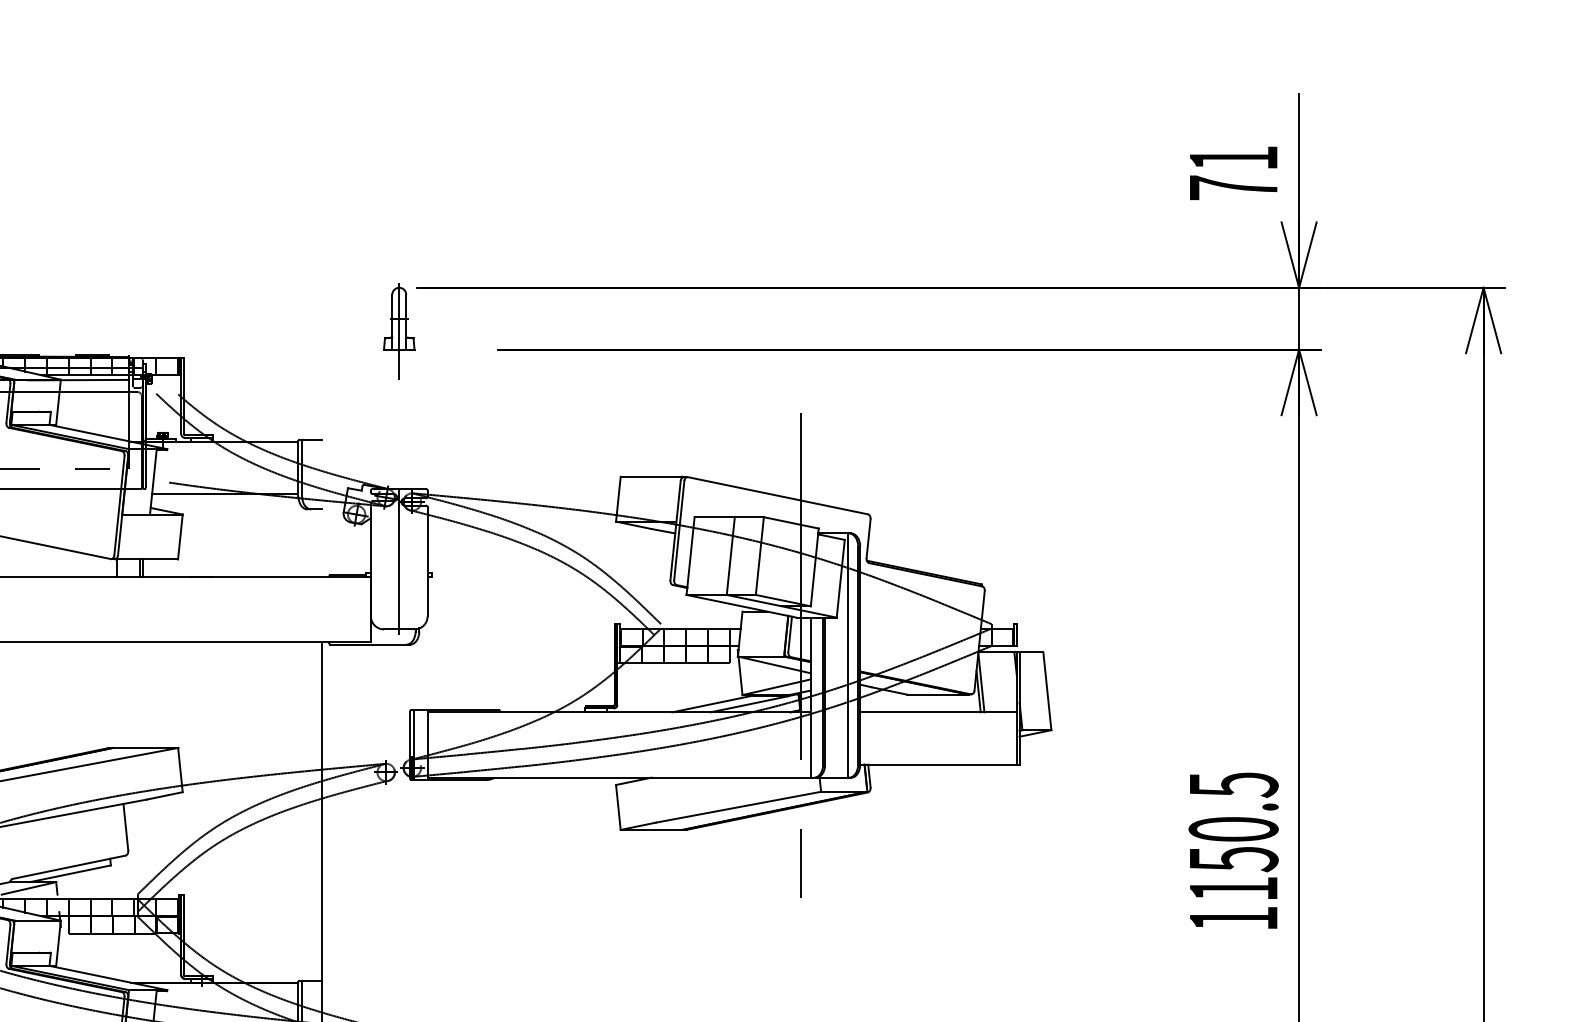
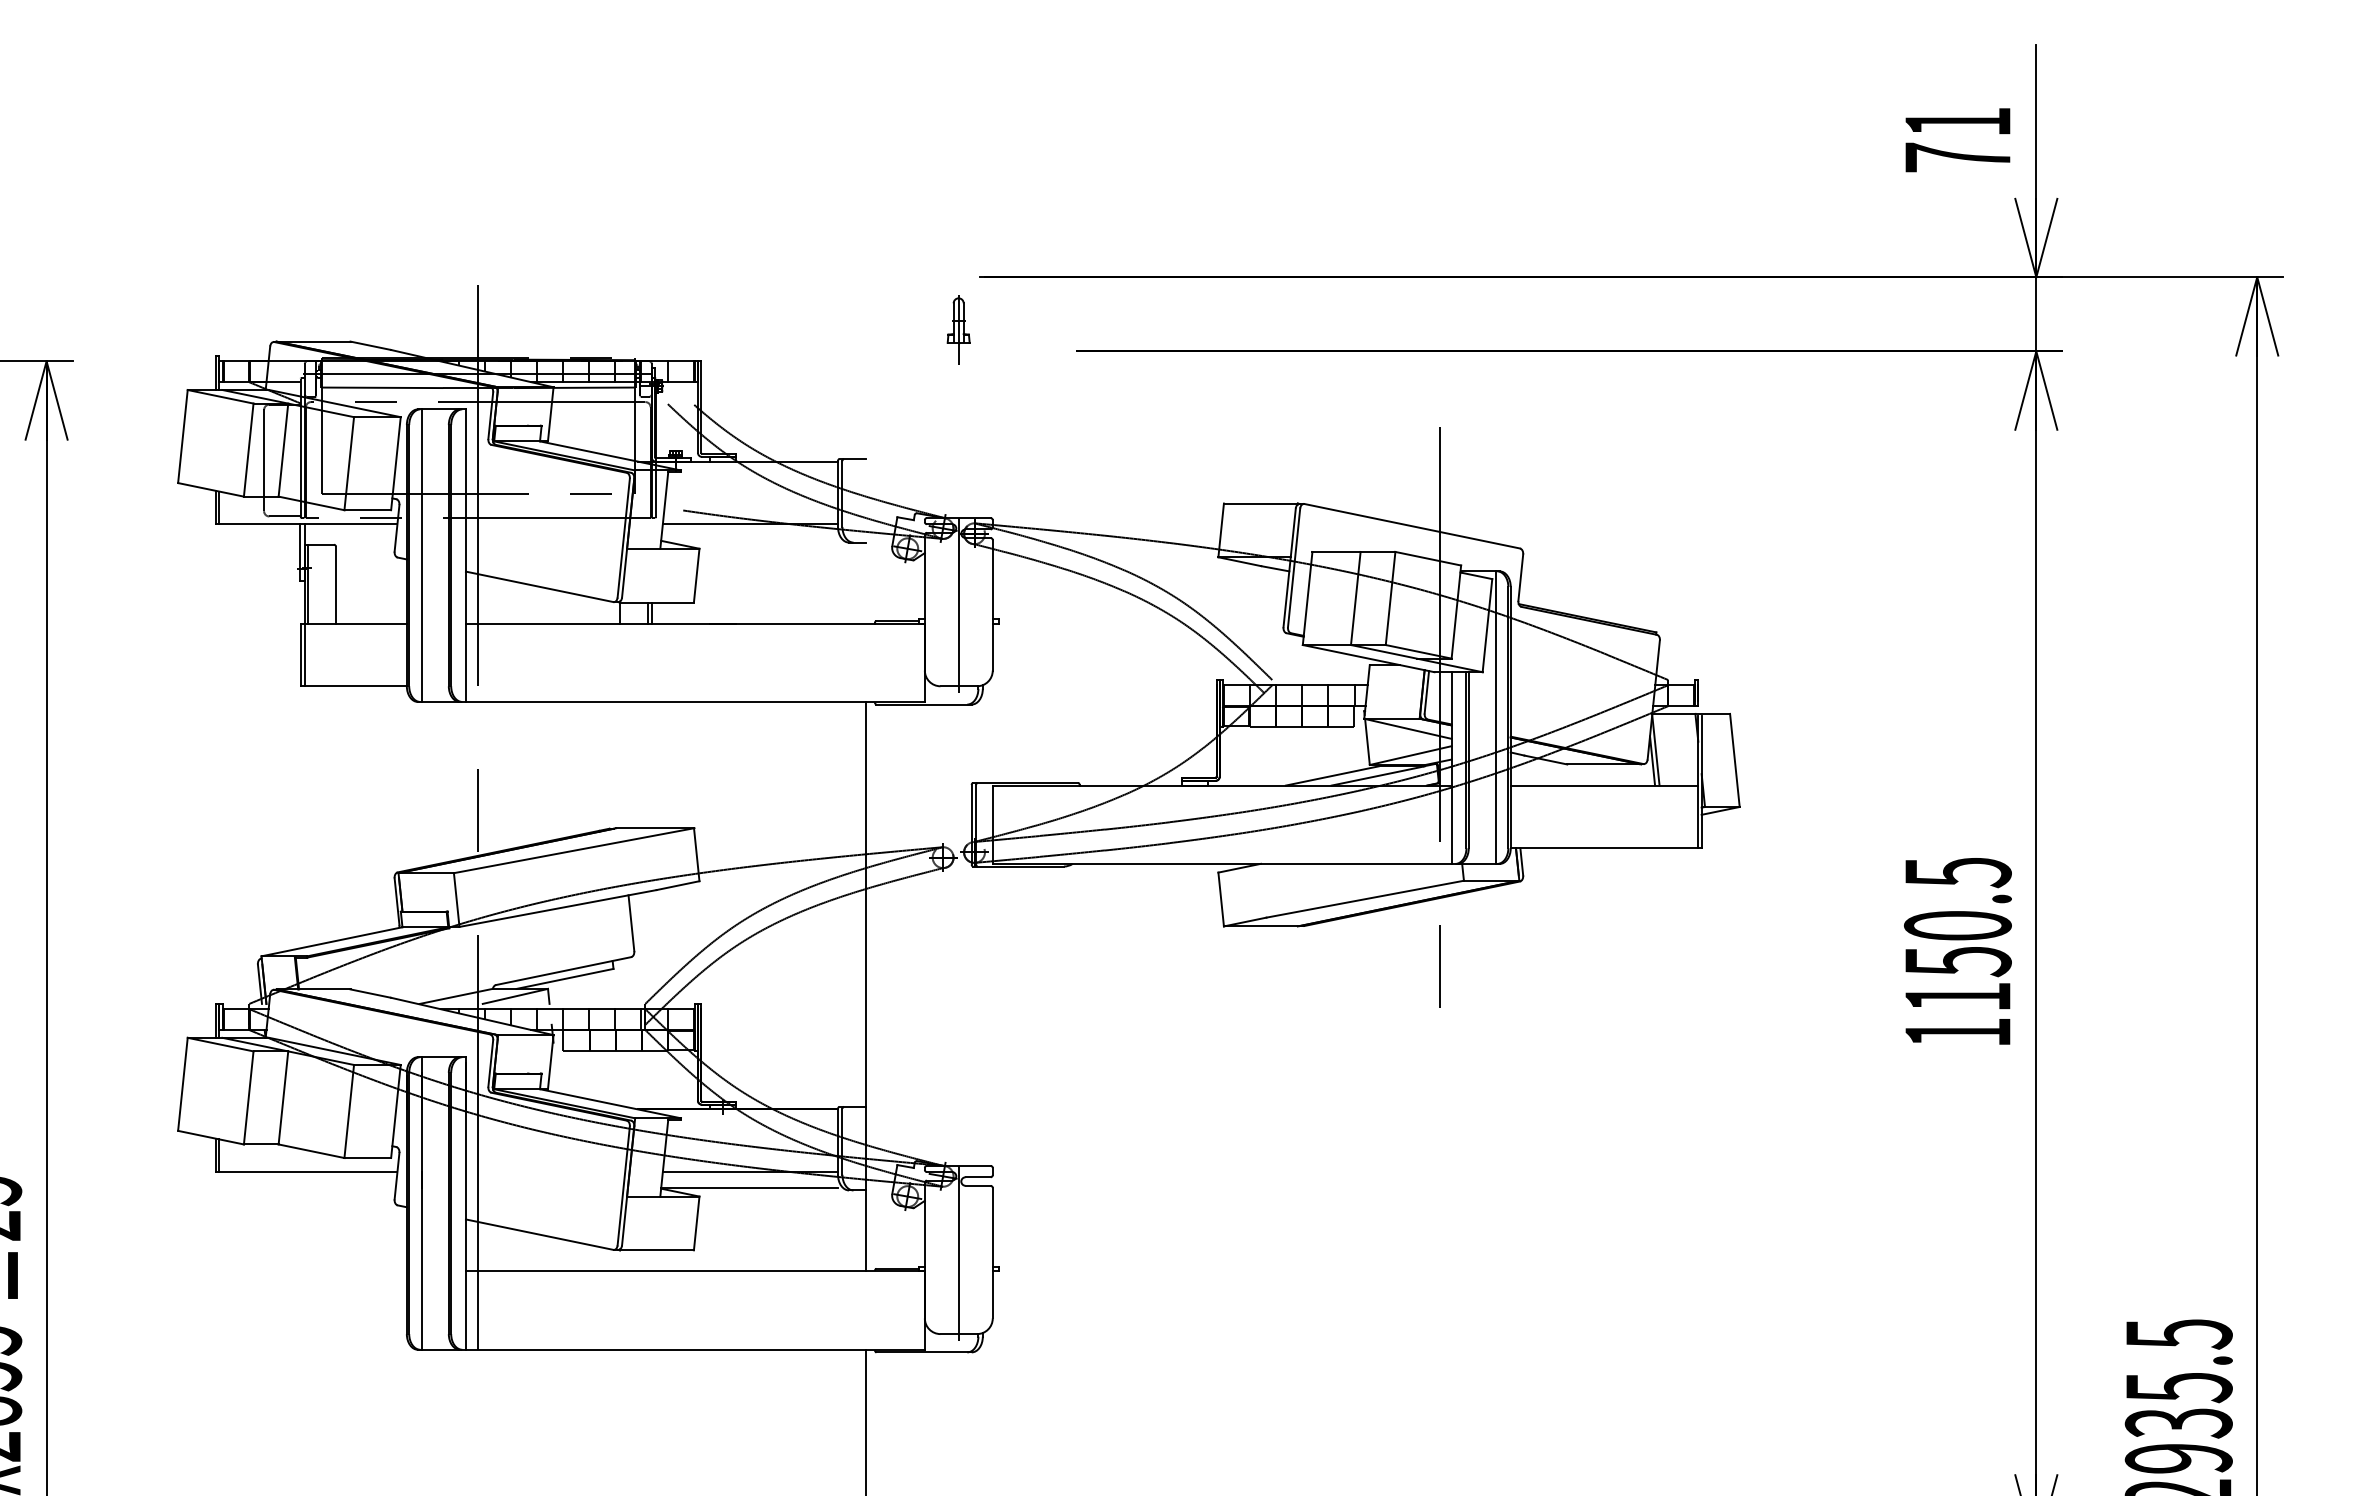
part: (399, 331) -> (958, 329), size x0.6

